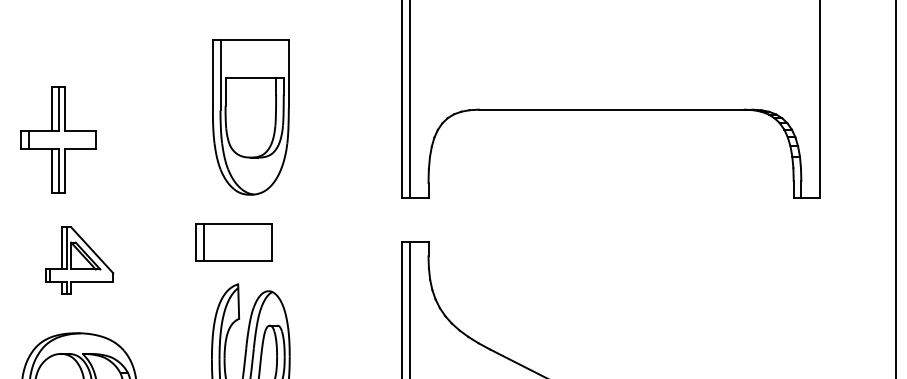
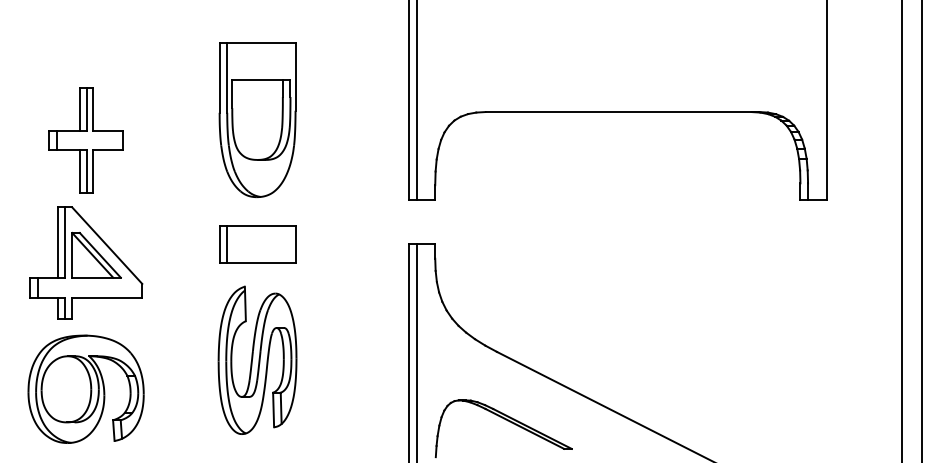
part: (57, 140) -> (85, 140), moved
part: (233, 242) -> (257, 244), moved
part: (79, 260) -> (86, 262), size x1.67

